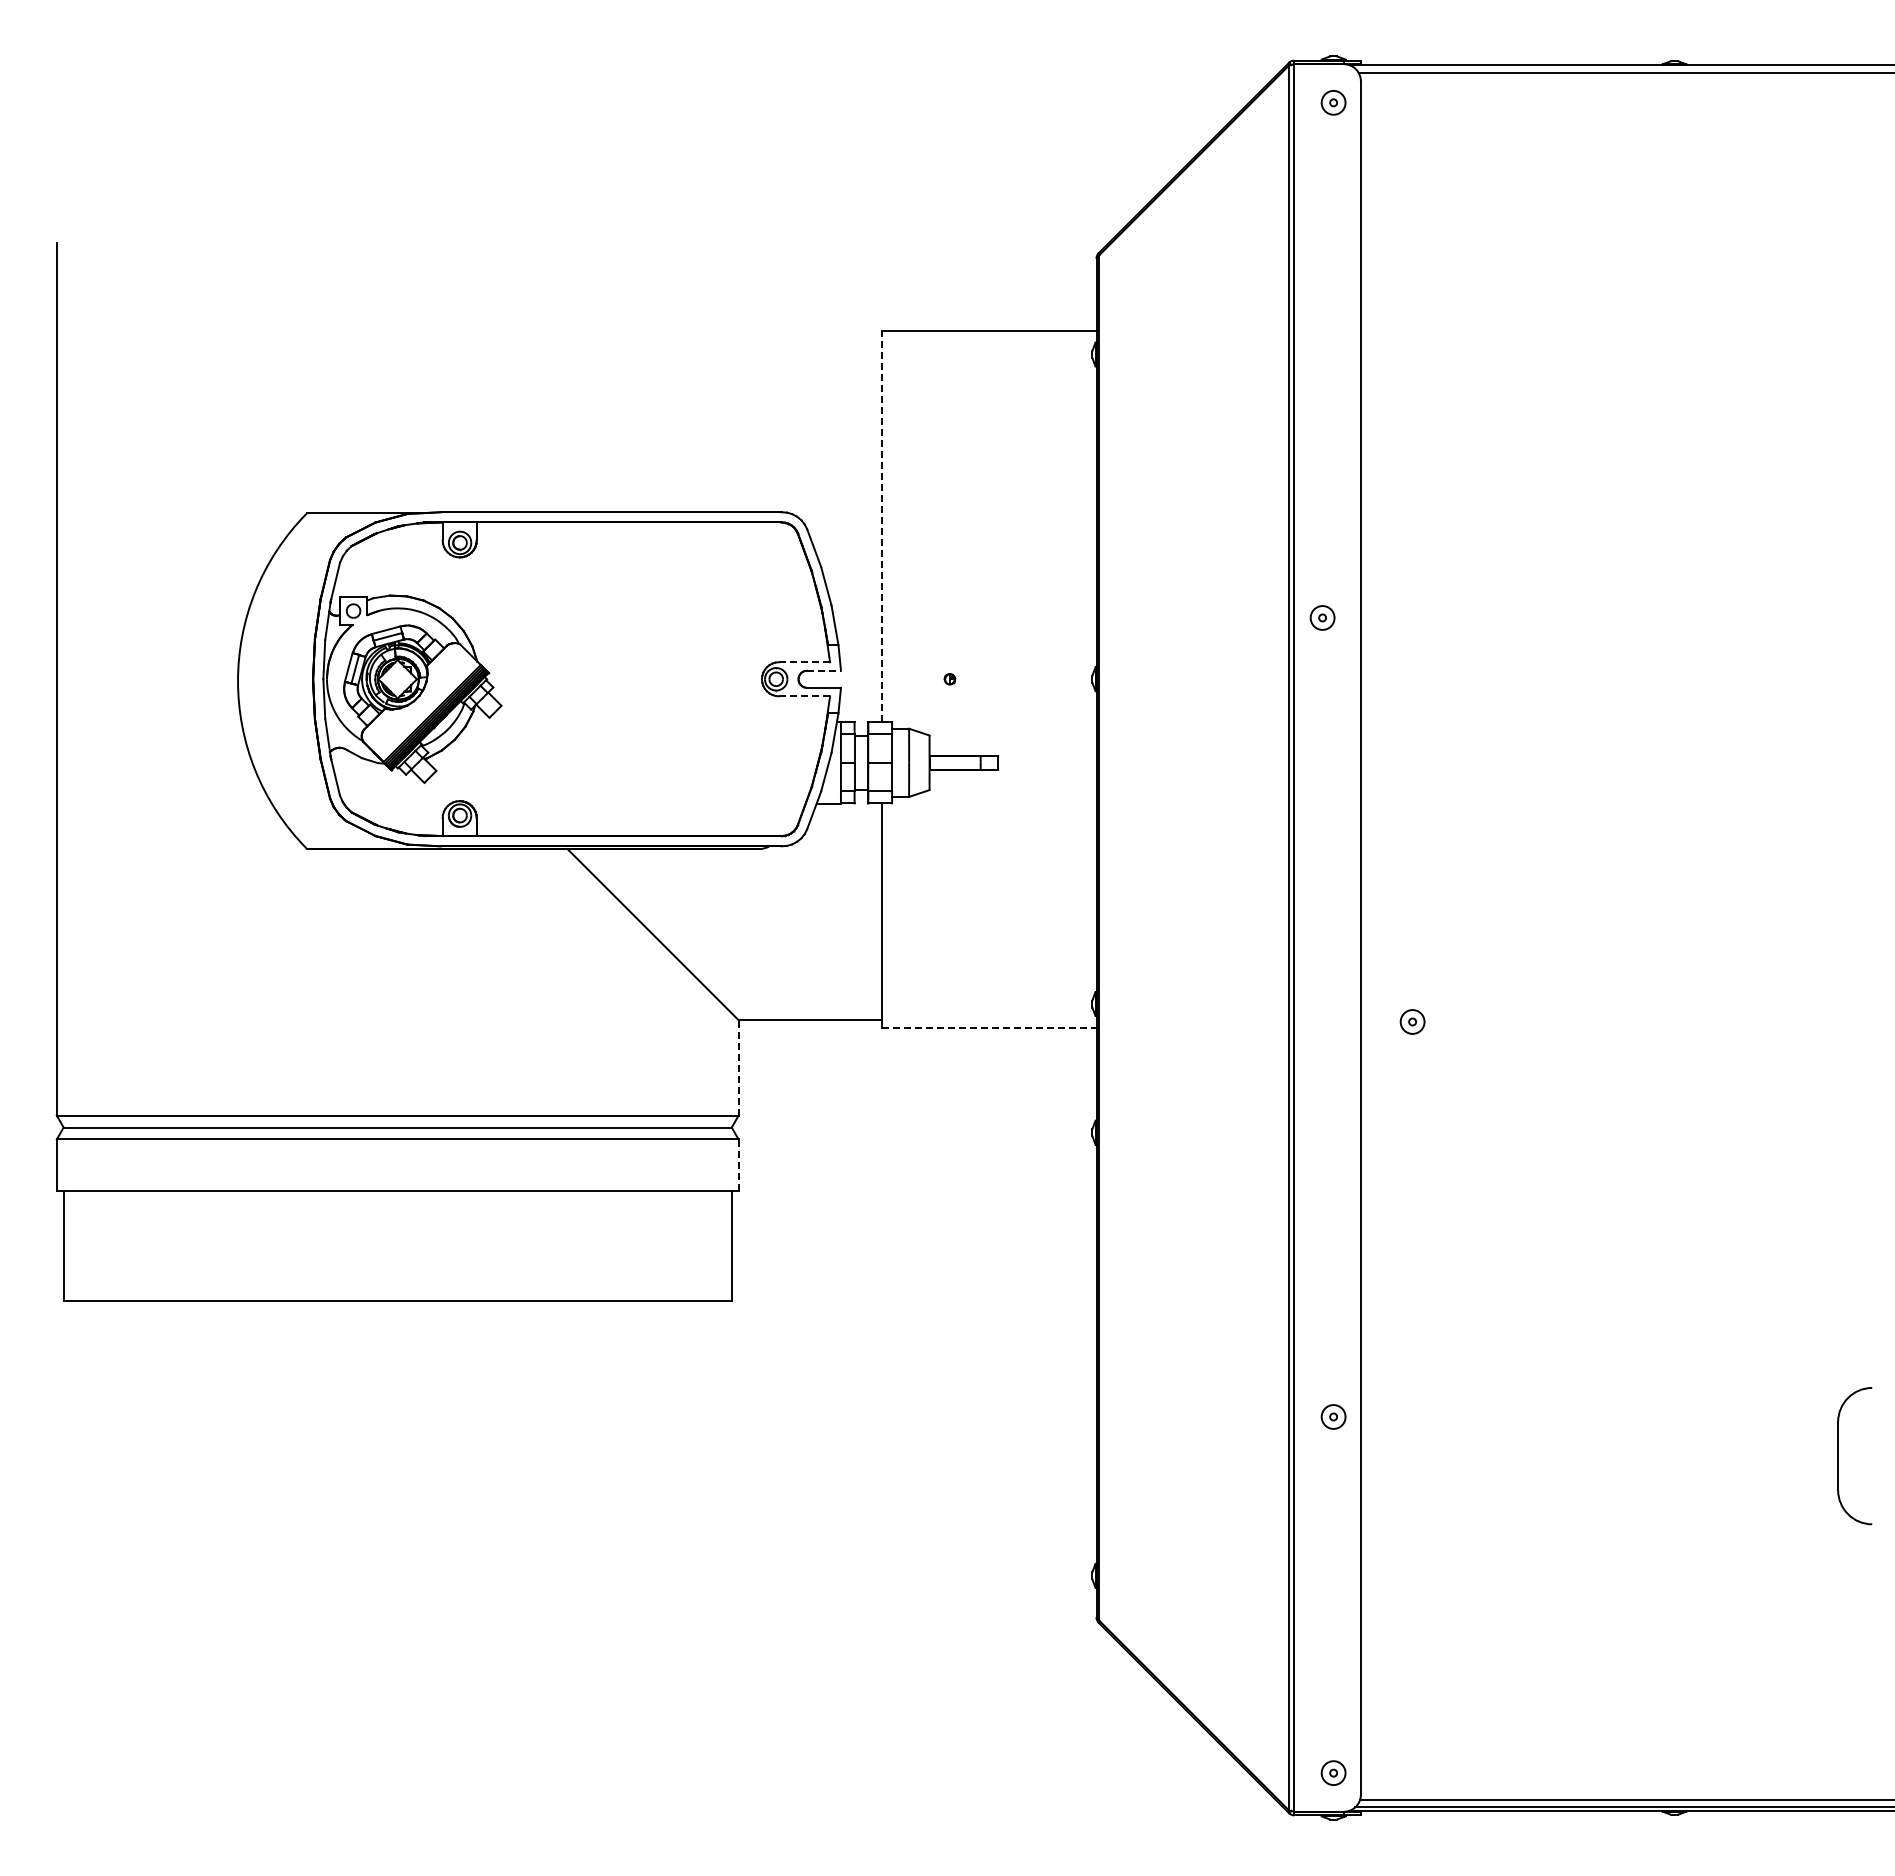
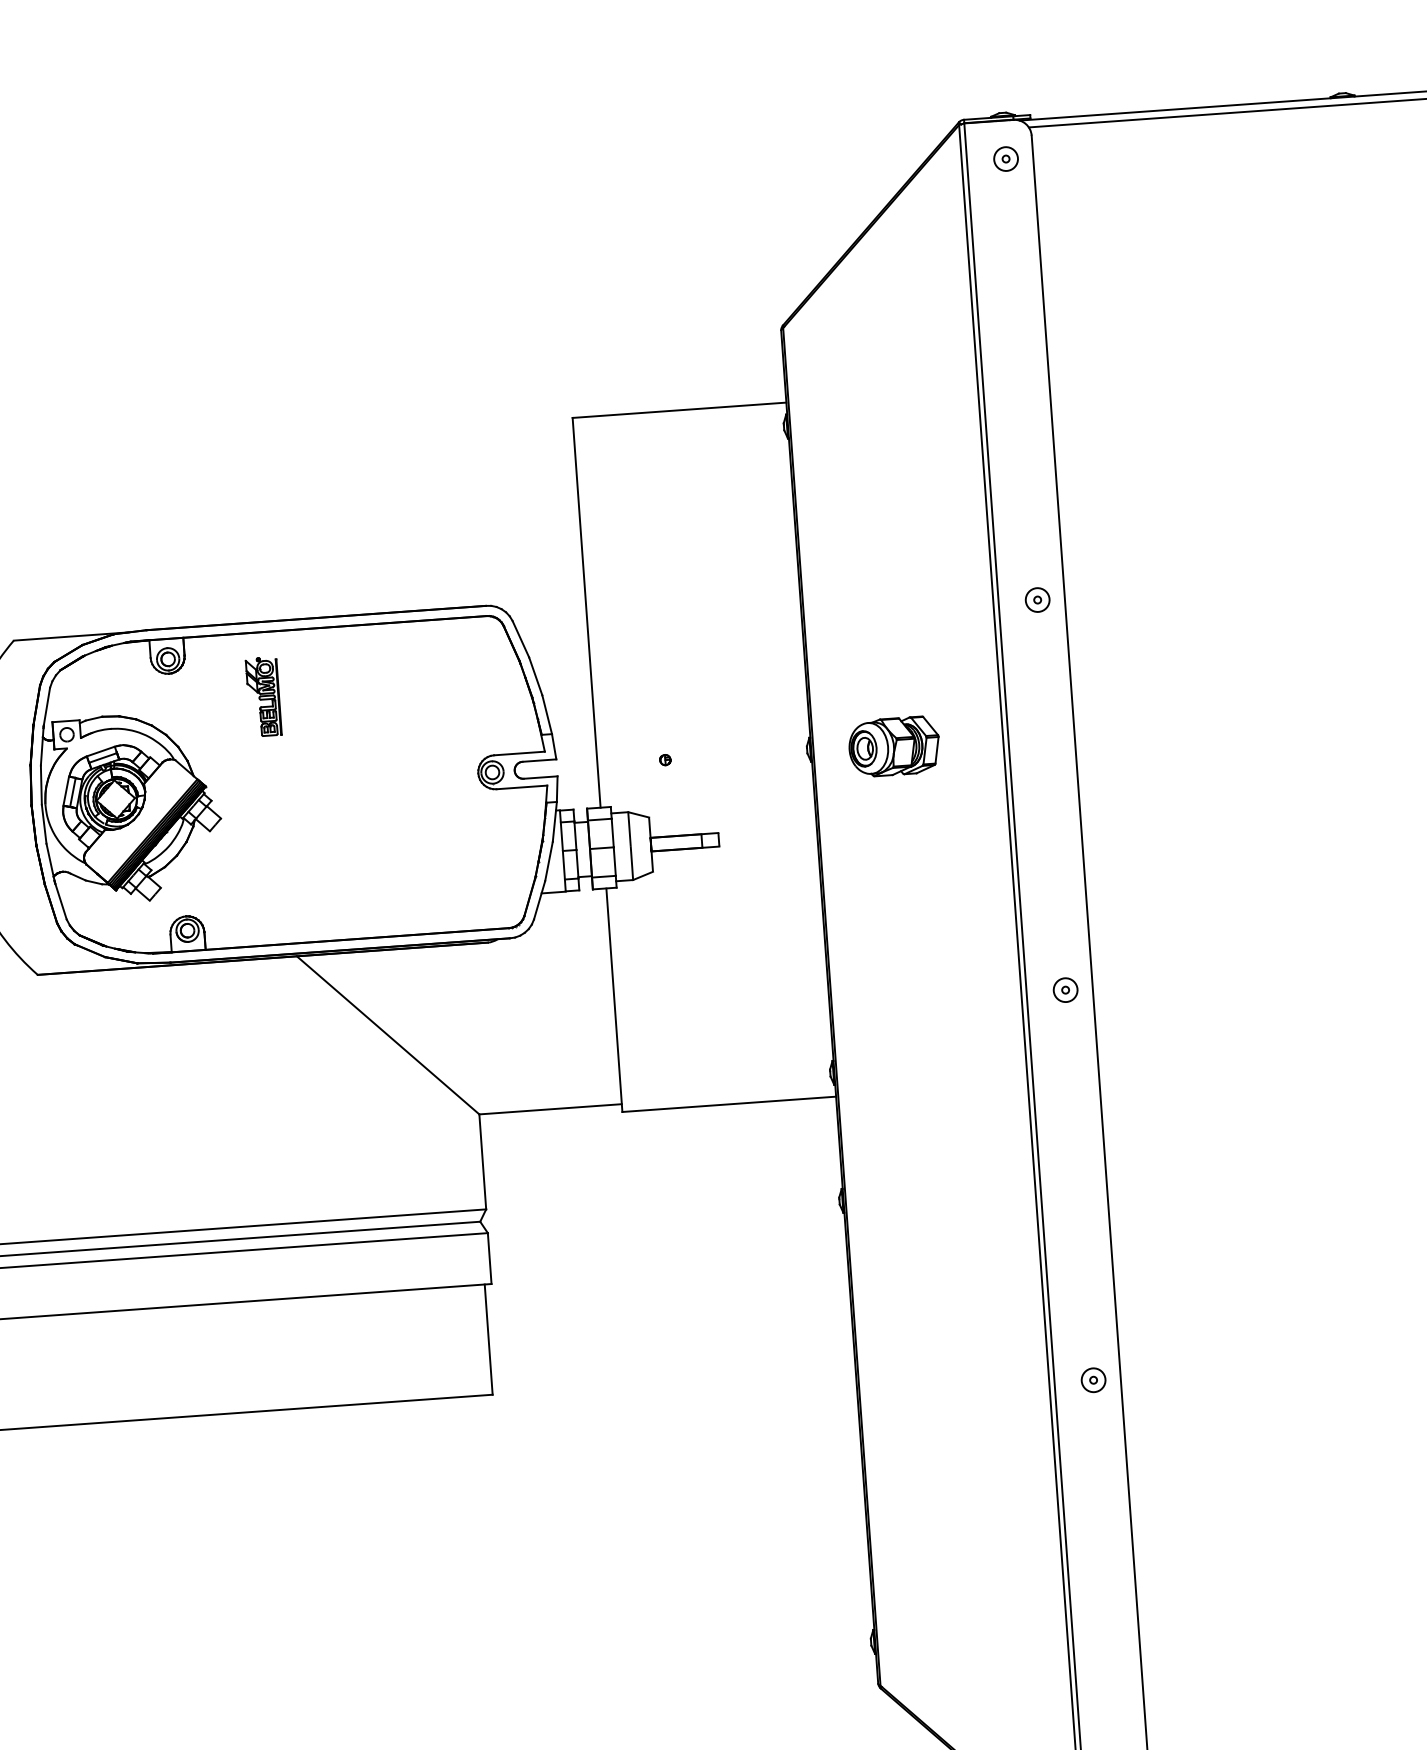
line: (881, 526) -> (586, 612), dashed -> solid
part: (552, 587) -> (263, 697), added
part: (1322, 617) -> (1037, 599), moved
line: (804, 662) -> (519, 753), dashed -> solid
line: (824, 670) -> (539, 760), dashed -> solid
part: (1179, 682) -> (894, 746), added
line: (804, 696) -> (521, 787), dashed -> solid
part: (1412, 1021) -> (1065, 989), moved
line: (989, 1028) -> (729, 1104), dashed -> solid
line: (738, 1067) -> (482, 1161), dashed -> solid
line: (738, 1165) -> (489, 1259), dashed -> solid
part: (1333, 1416) -> (1093, 1379), moved

